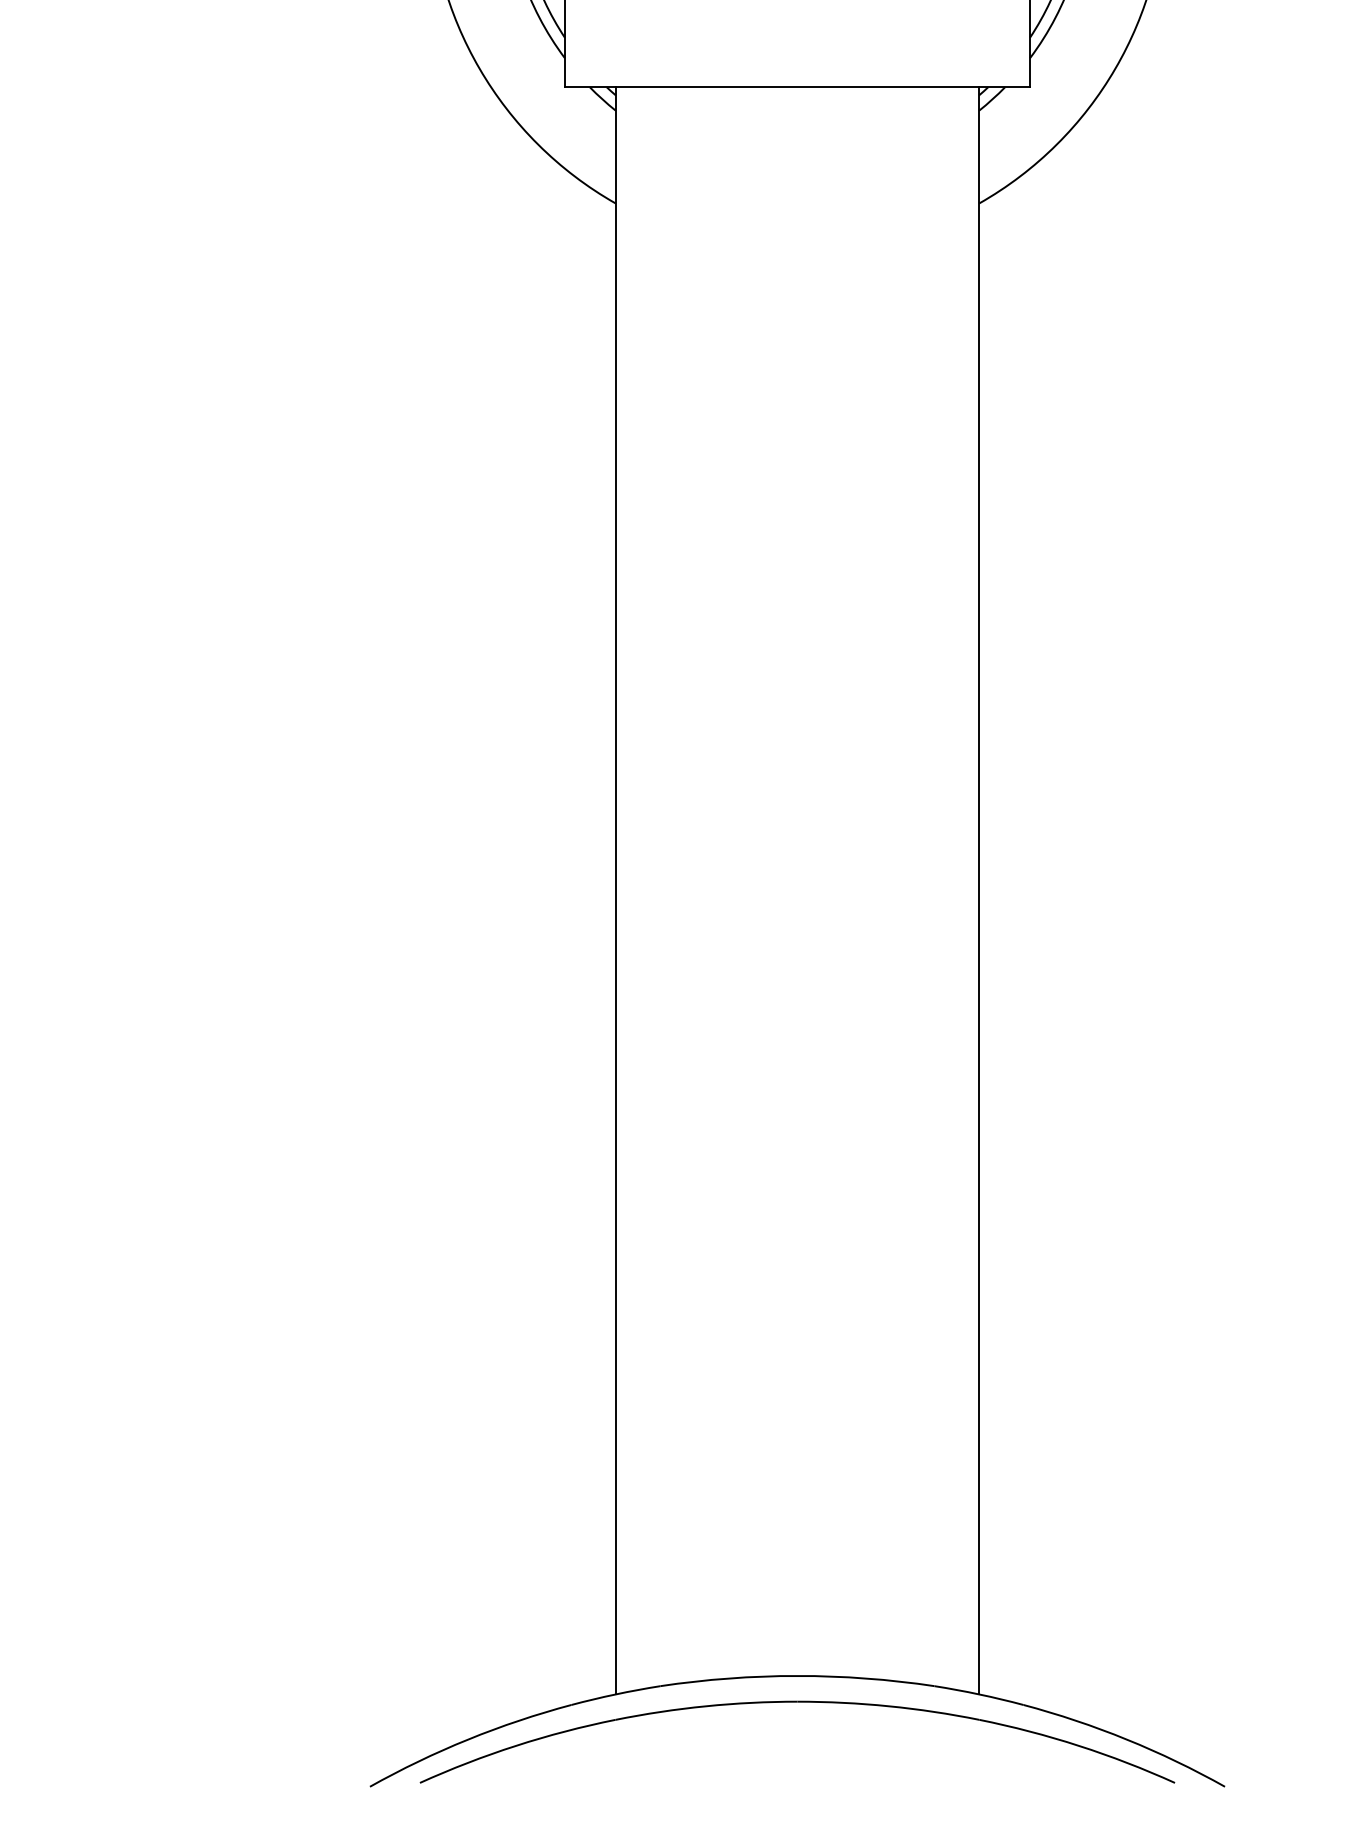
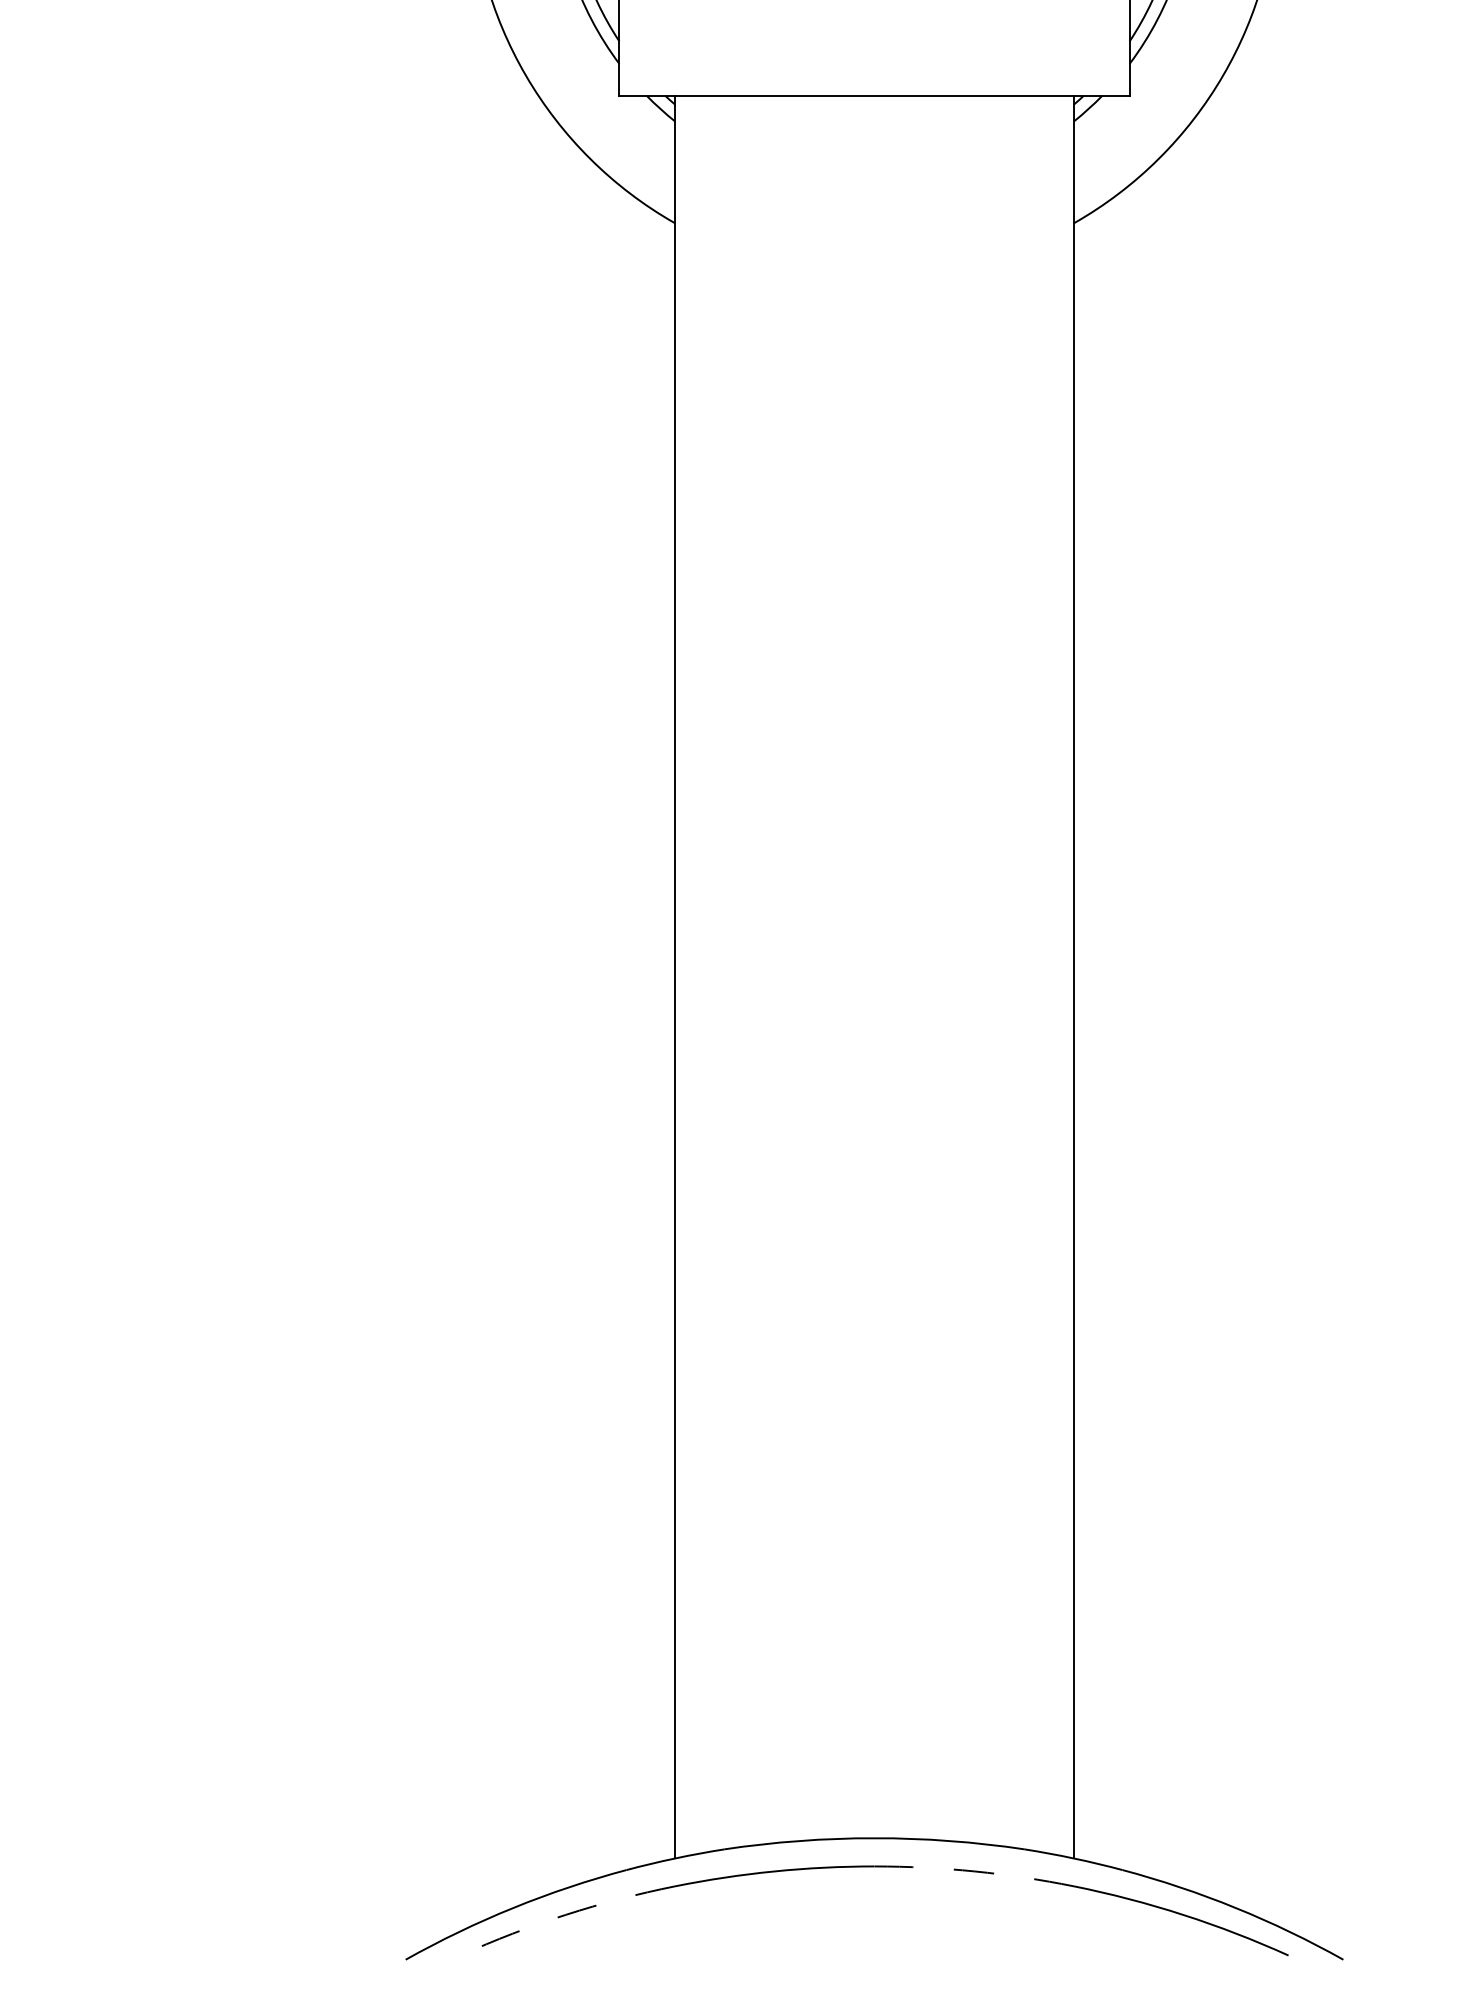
arc: (888, 1706) -> (974, 1871), solid -> dashed
arc: (516, 1745) -> (566, 1914), solid -> dashed

